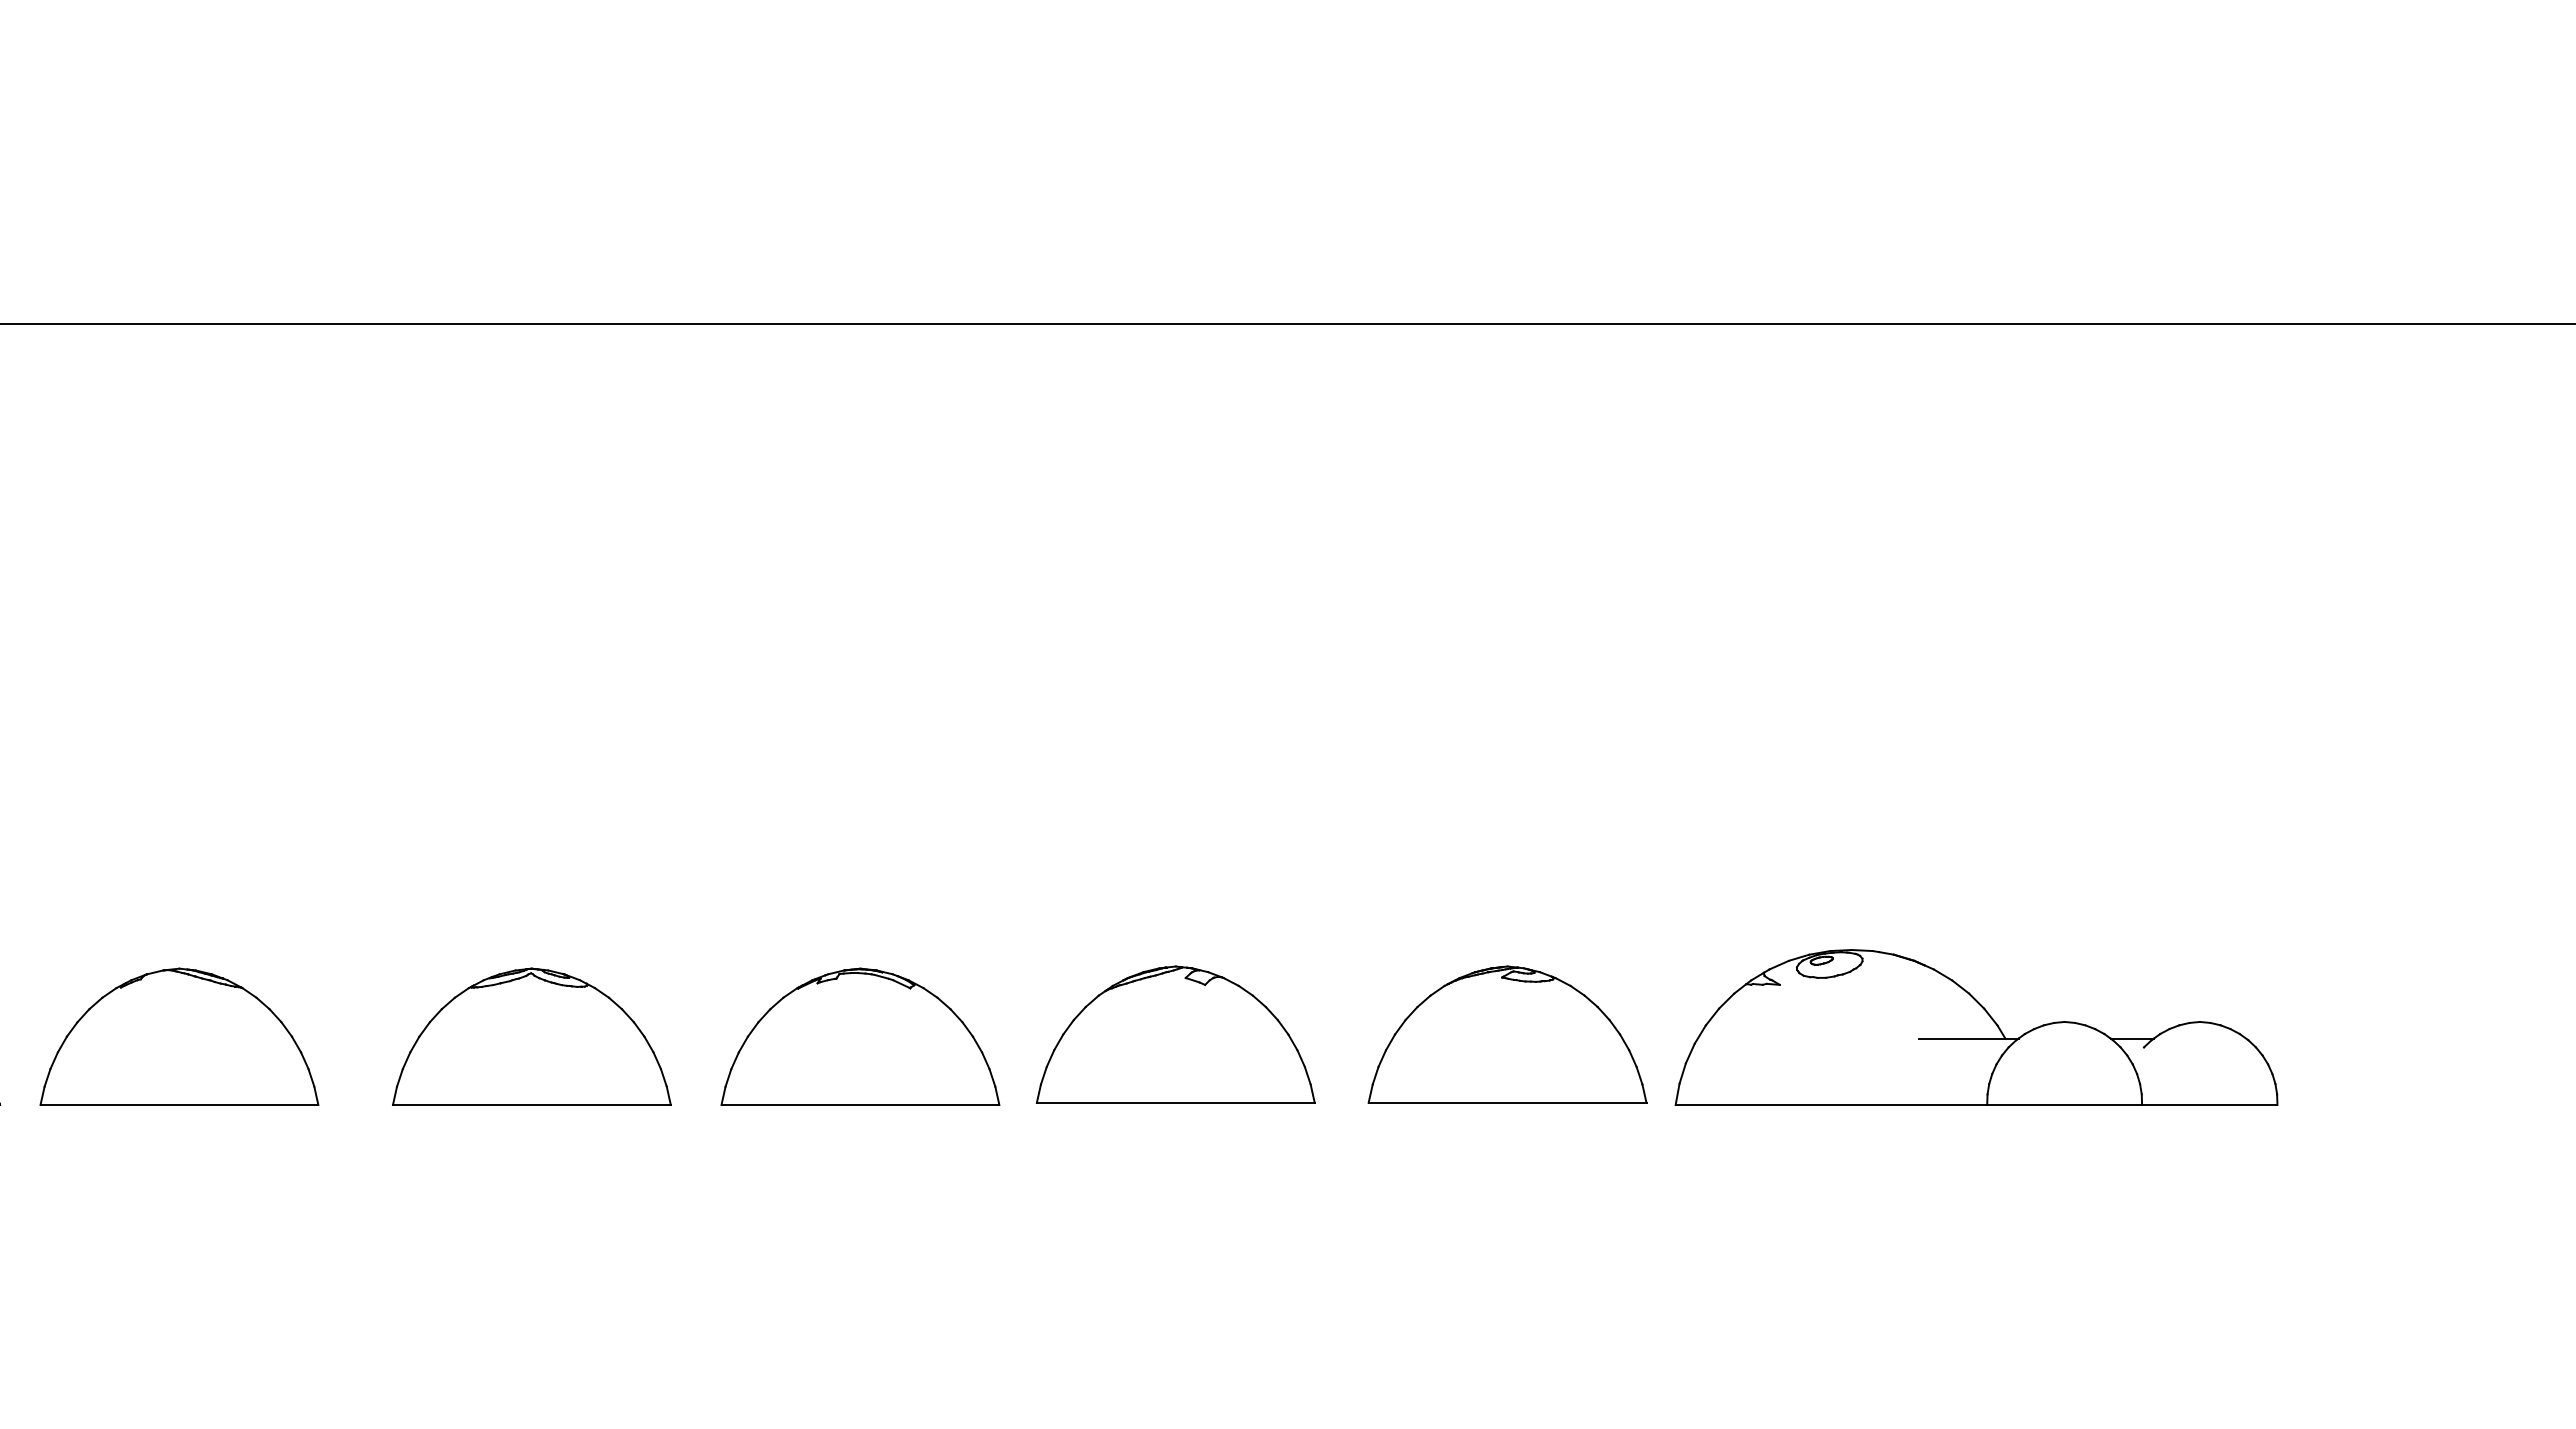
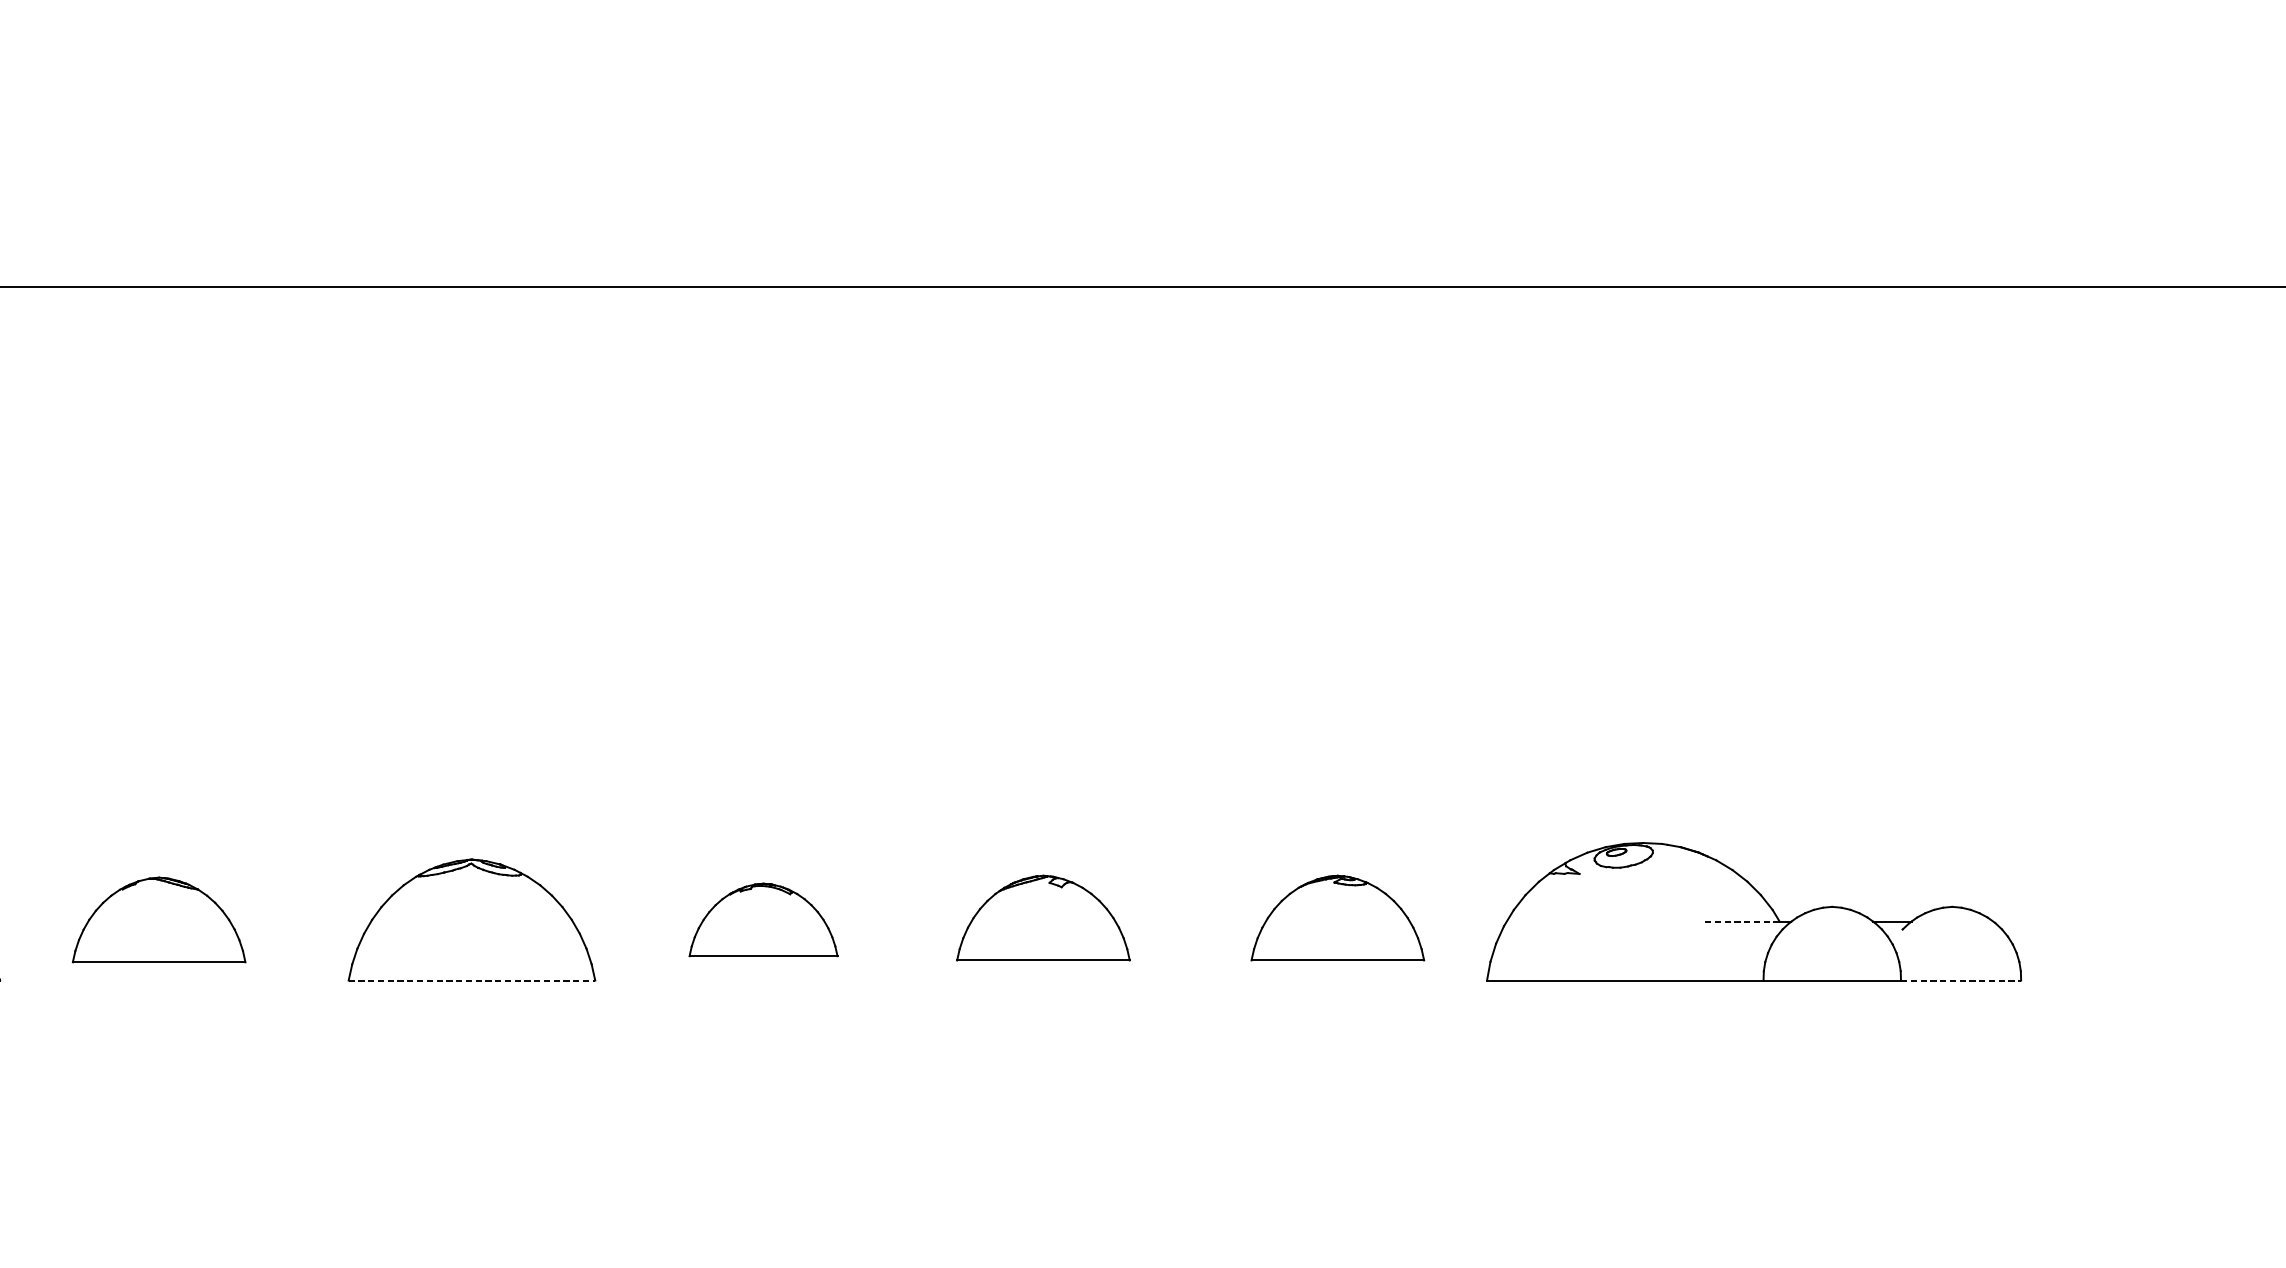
part: (1175, 1034) -> (1043, 918), size x0.7
part: (1507, 1034) -> (1337, 918), size x0.7
part: (179, 1036) -> (159, 919), size x0.7
part: (860, 1036) -> (763, 919), size x0.6
line: (1962, 1038) -> (1741, 921), solid -> dashed
line: (531, 1104) -> (471, 980), solid -> dashed
line: (2209, 1104) -> (1960, 980), solid -> dashed

